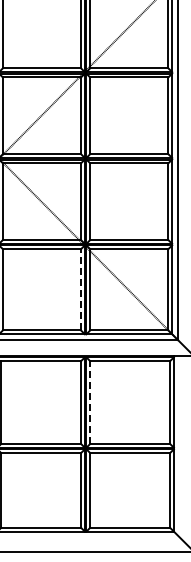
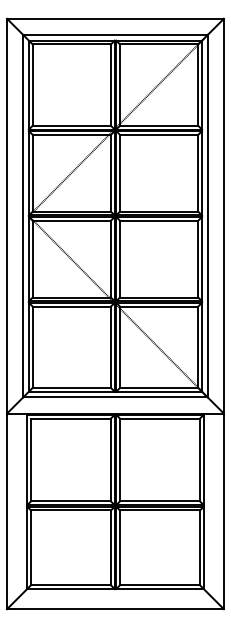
line: (80, 290) -> (110, 347), dashed -> solid
line: (90, 402) -> (120, 459), dashed -> solid

